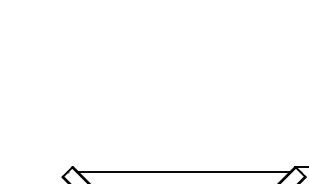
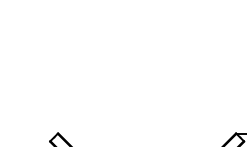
line: (183, 172) -> (146, 137), removed

